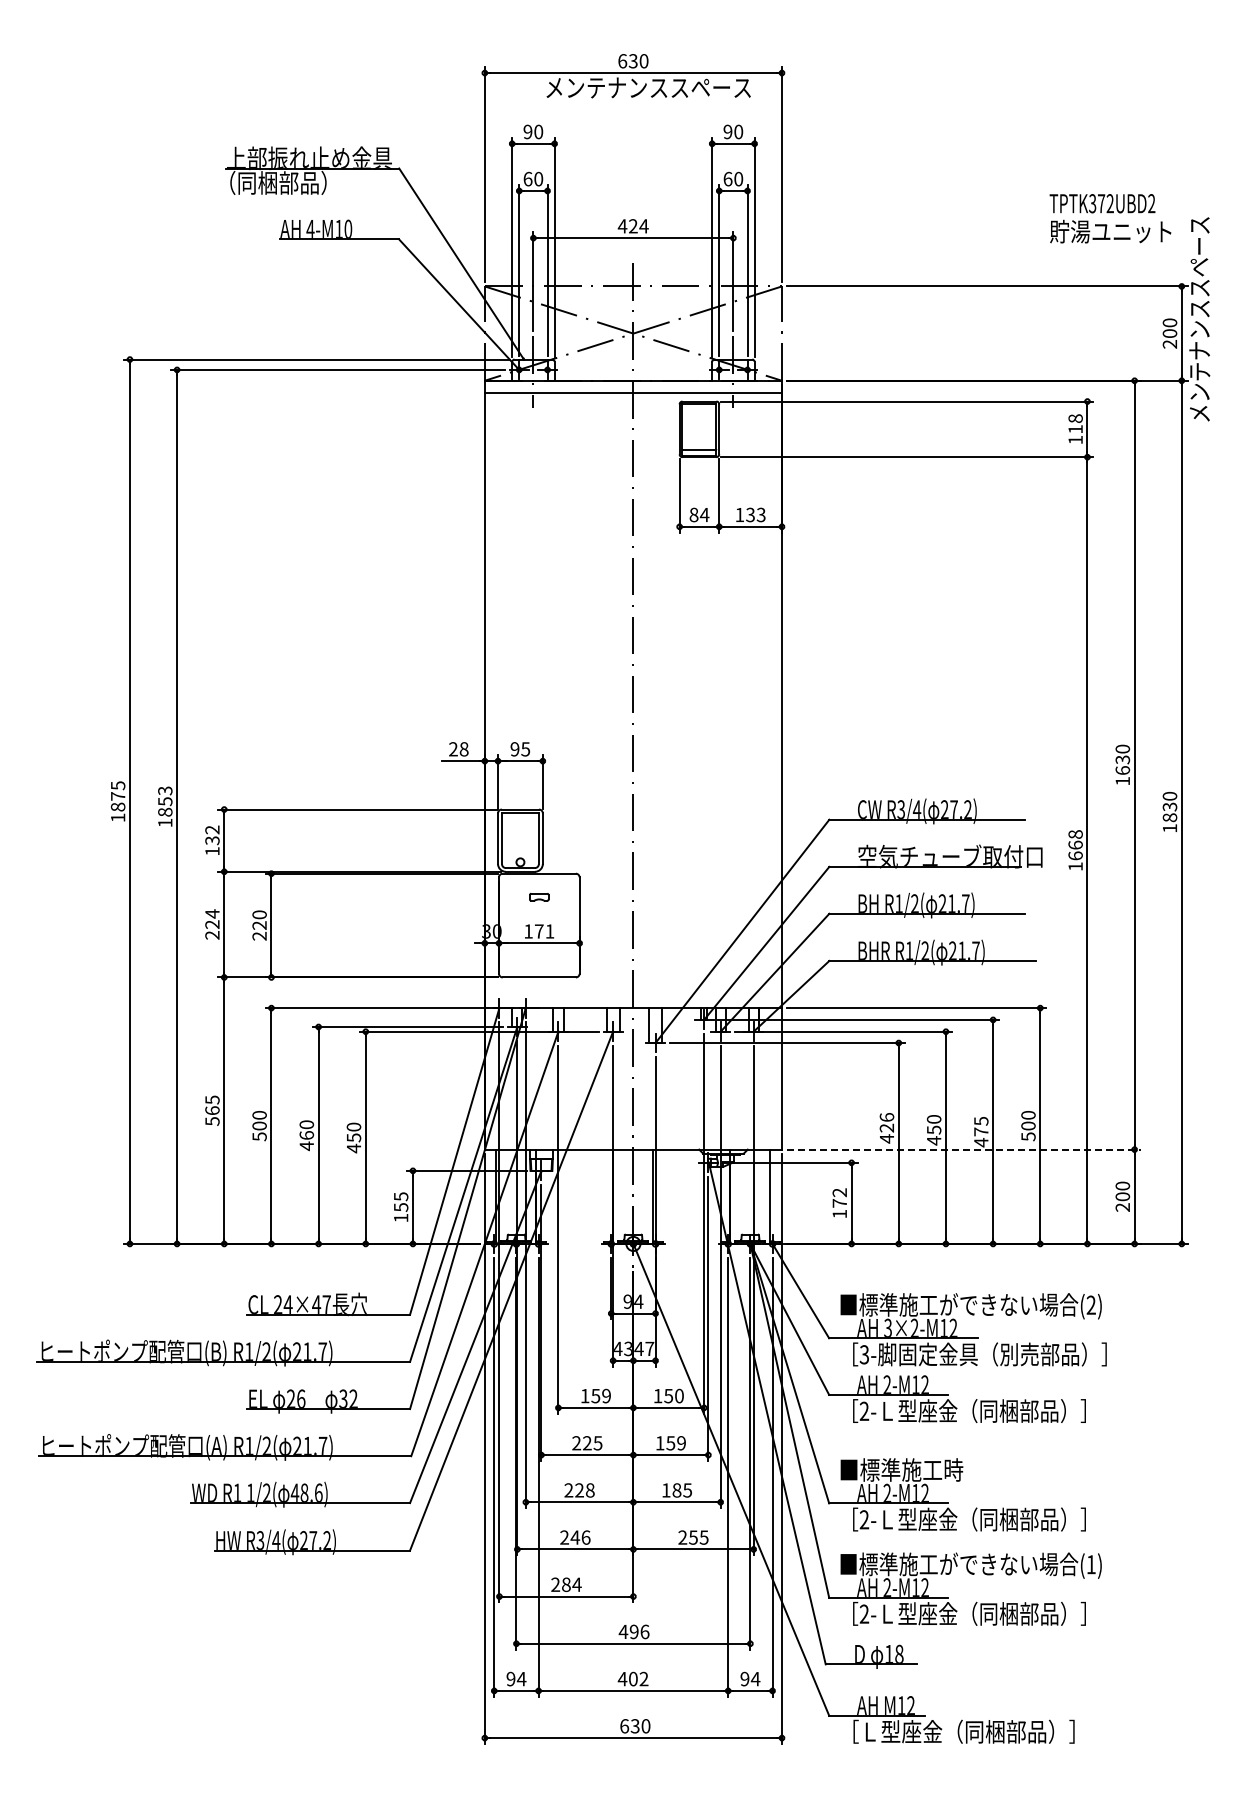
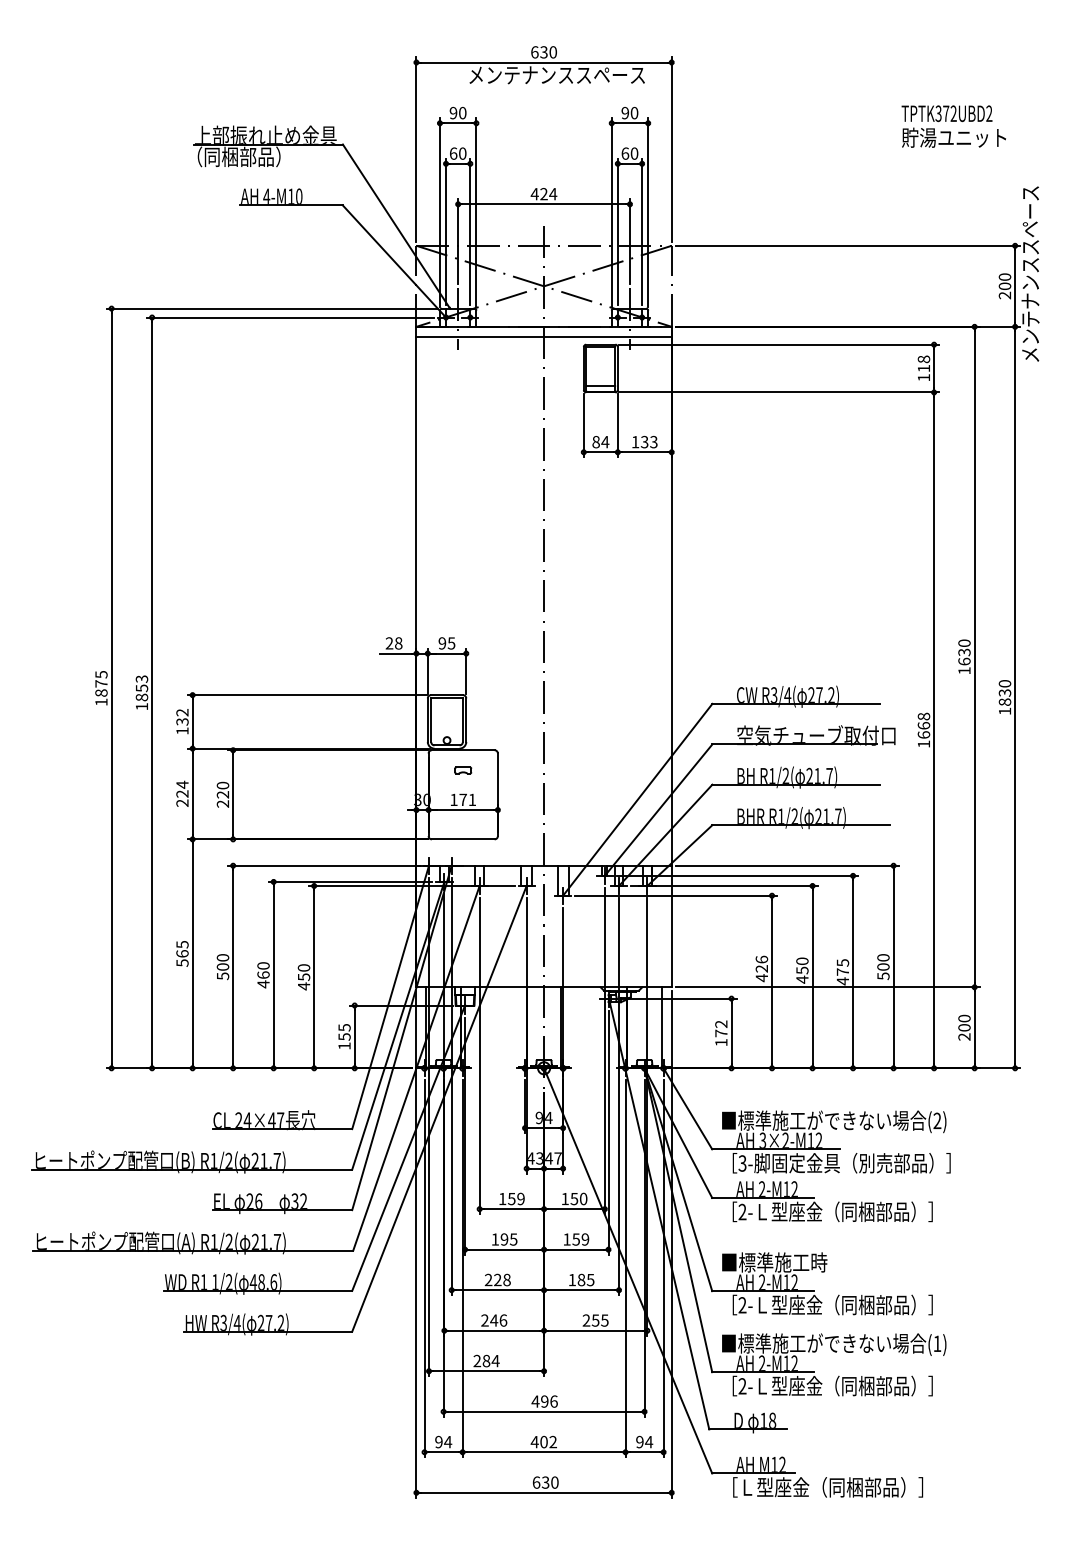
text: (1110, 218) -> (953, 126), moved
line: (963, 1149) -> (827, 987), dashed -> solid
text: (581, 1443) -> (499, 1239), 225 -> 195

